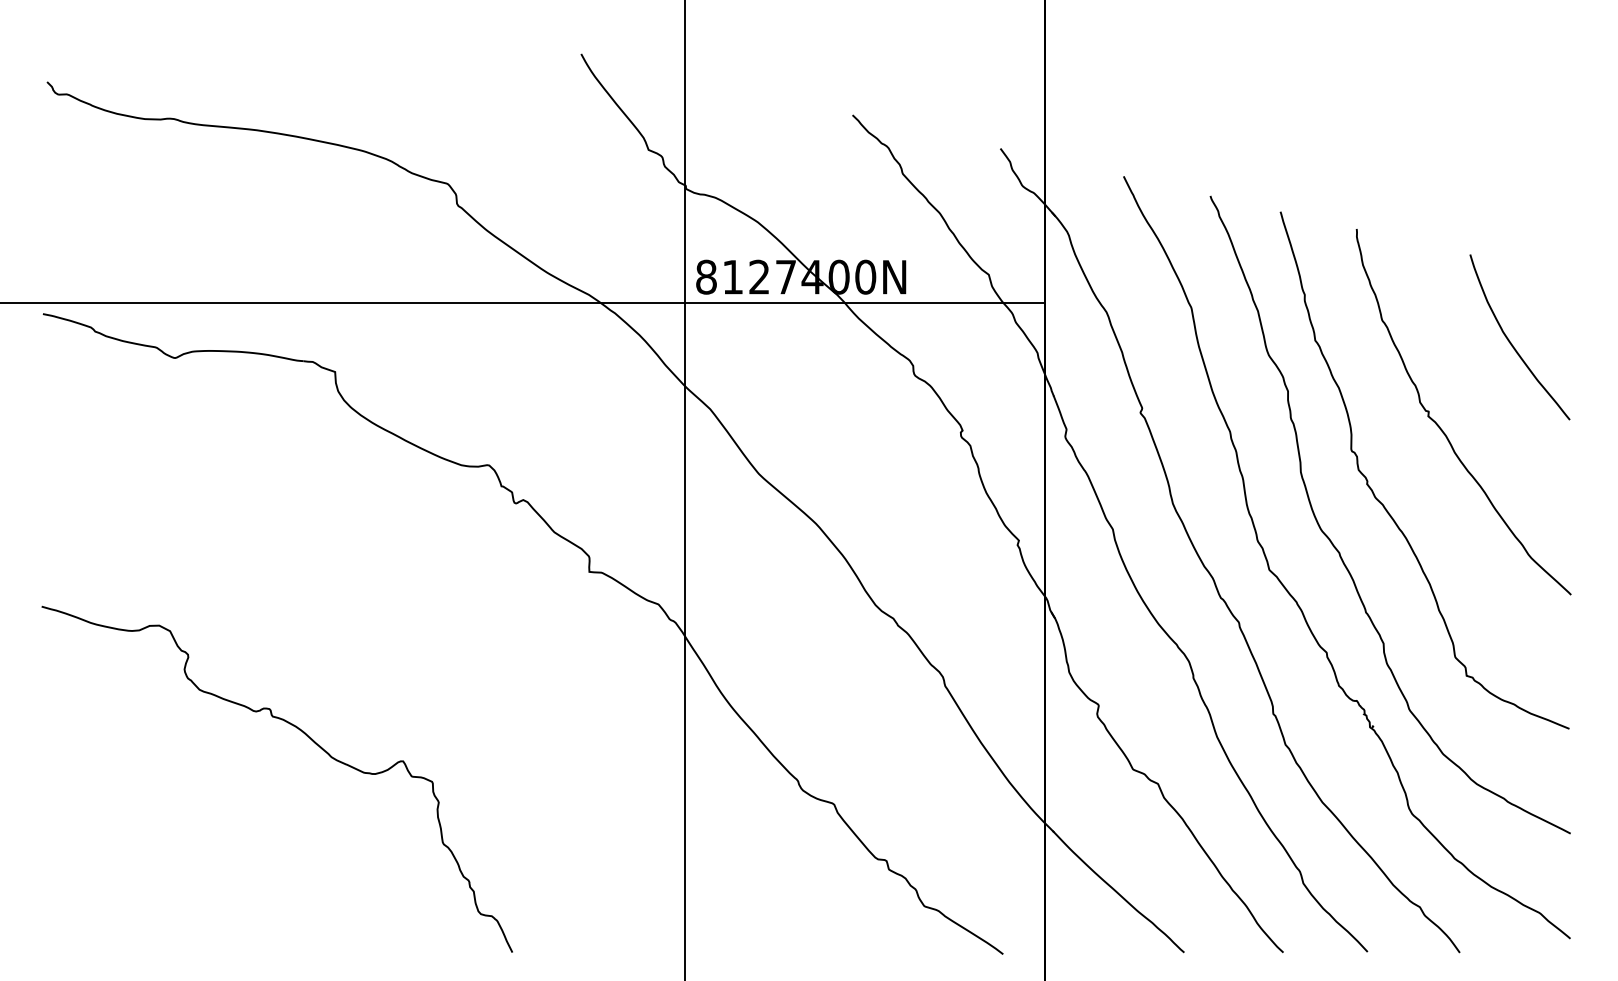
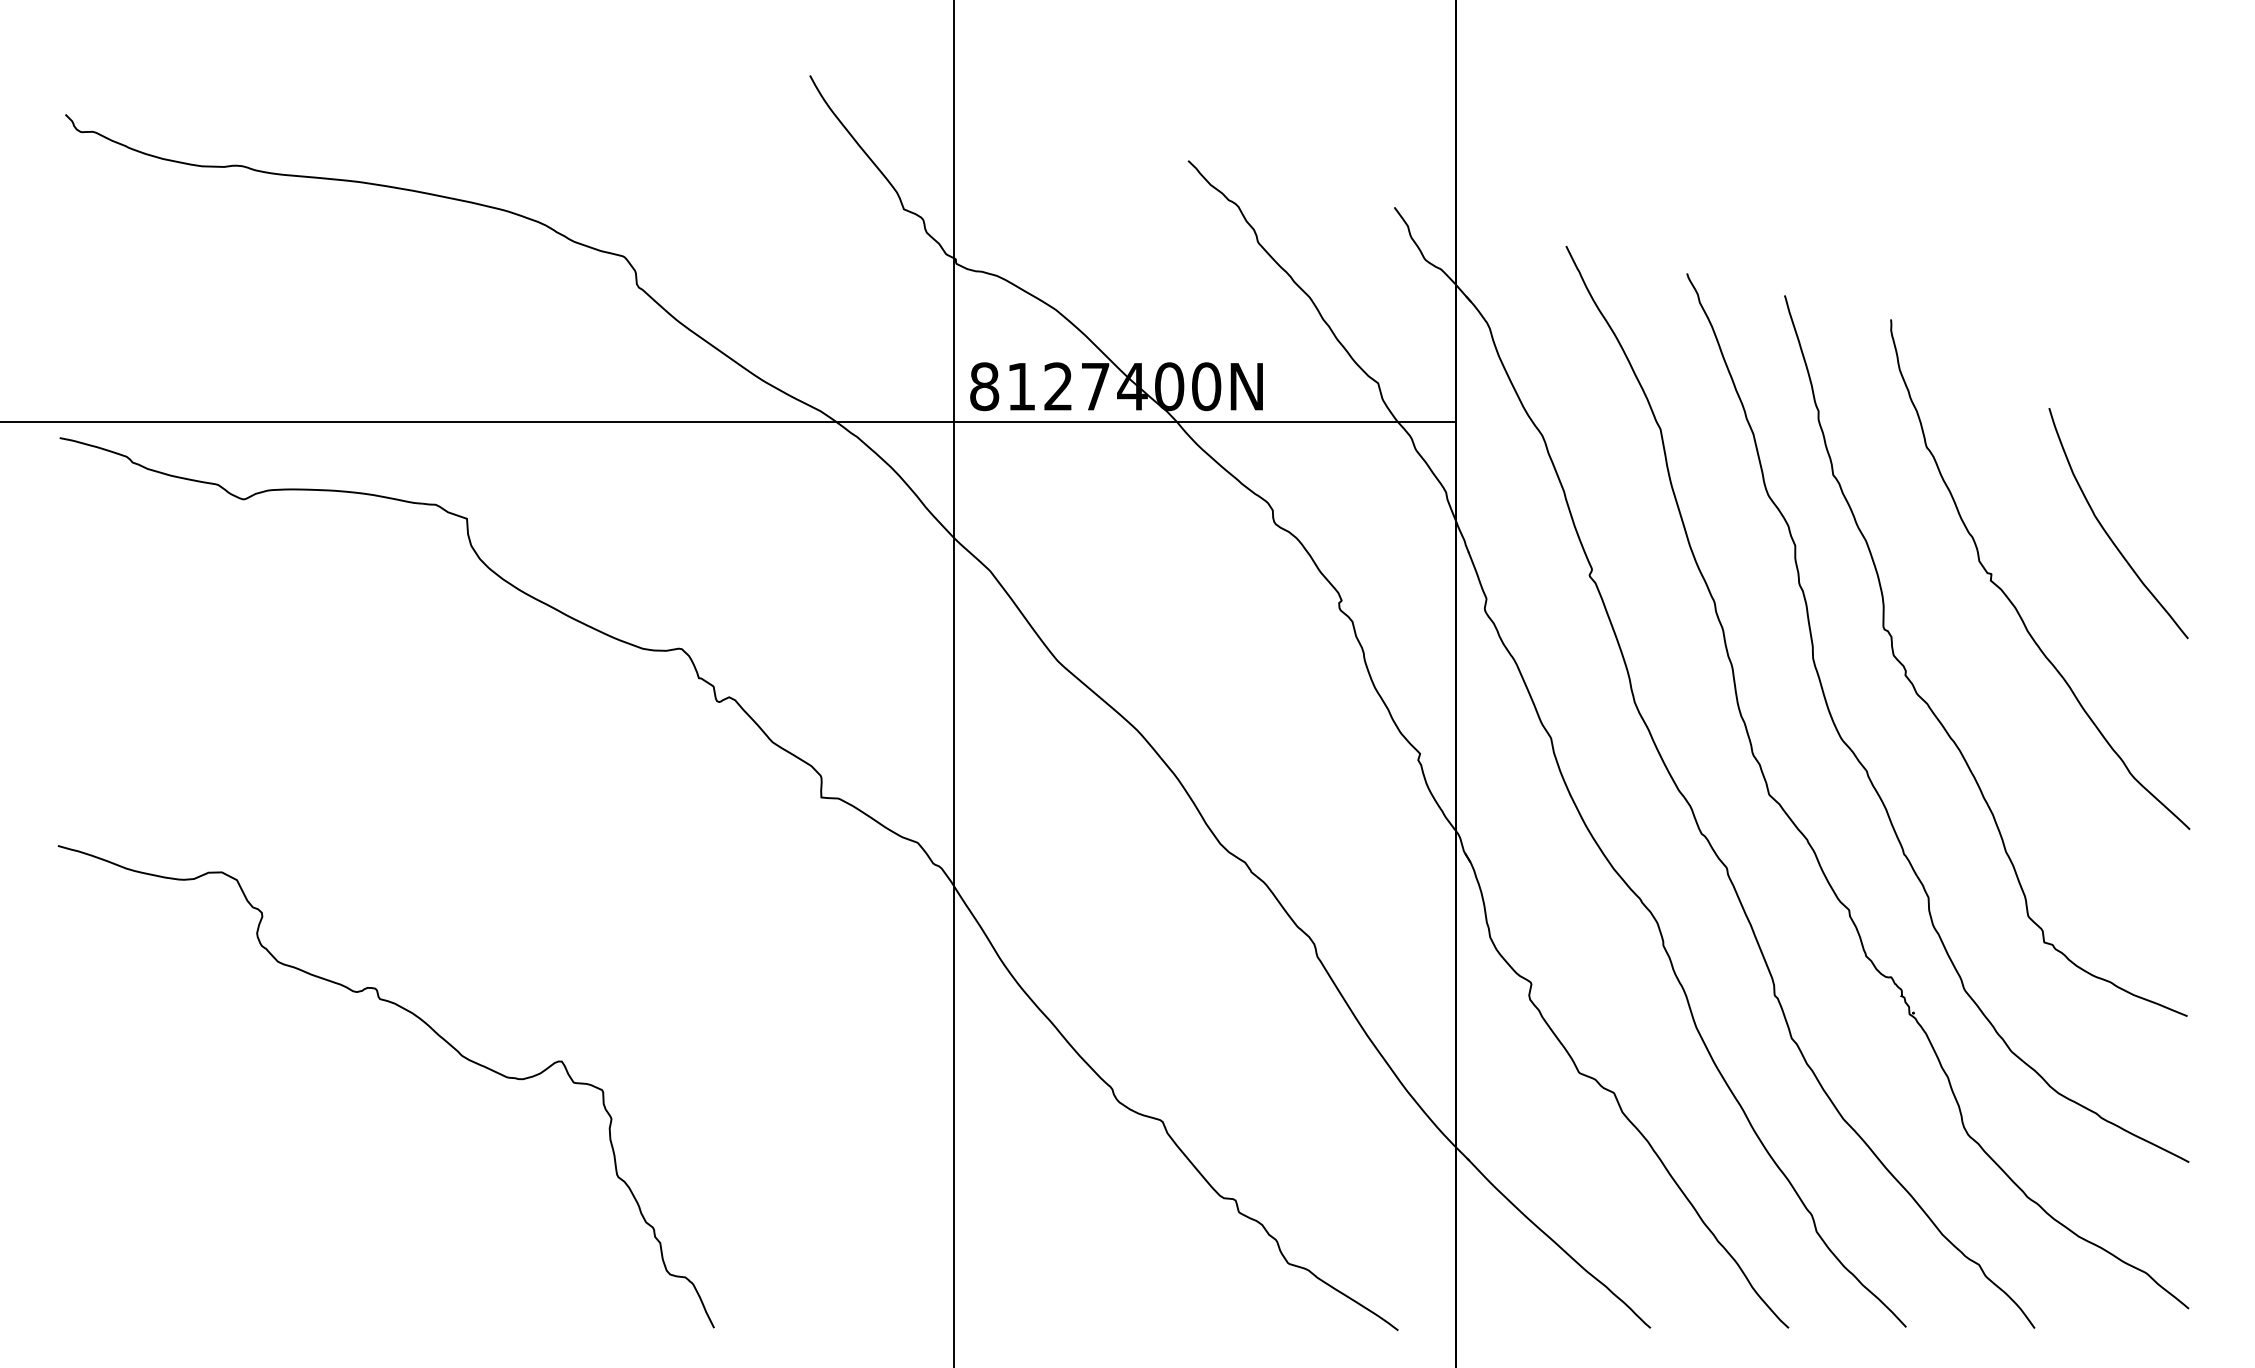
curve: (1512, 343) -> (2107, 532), moved

